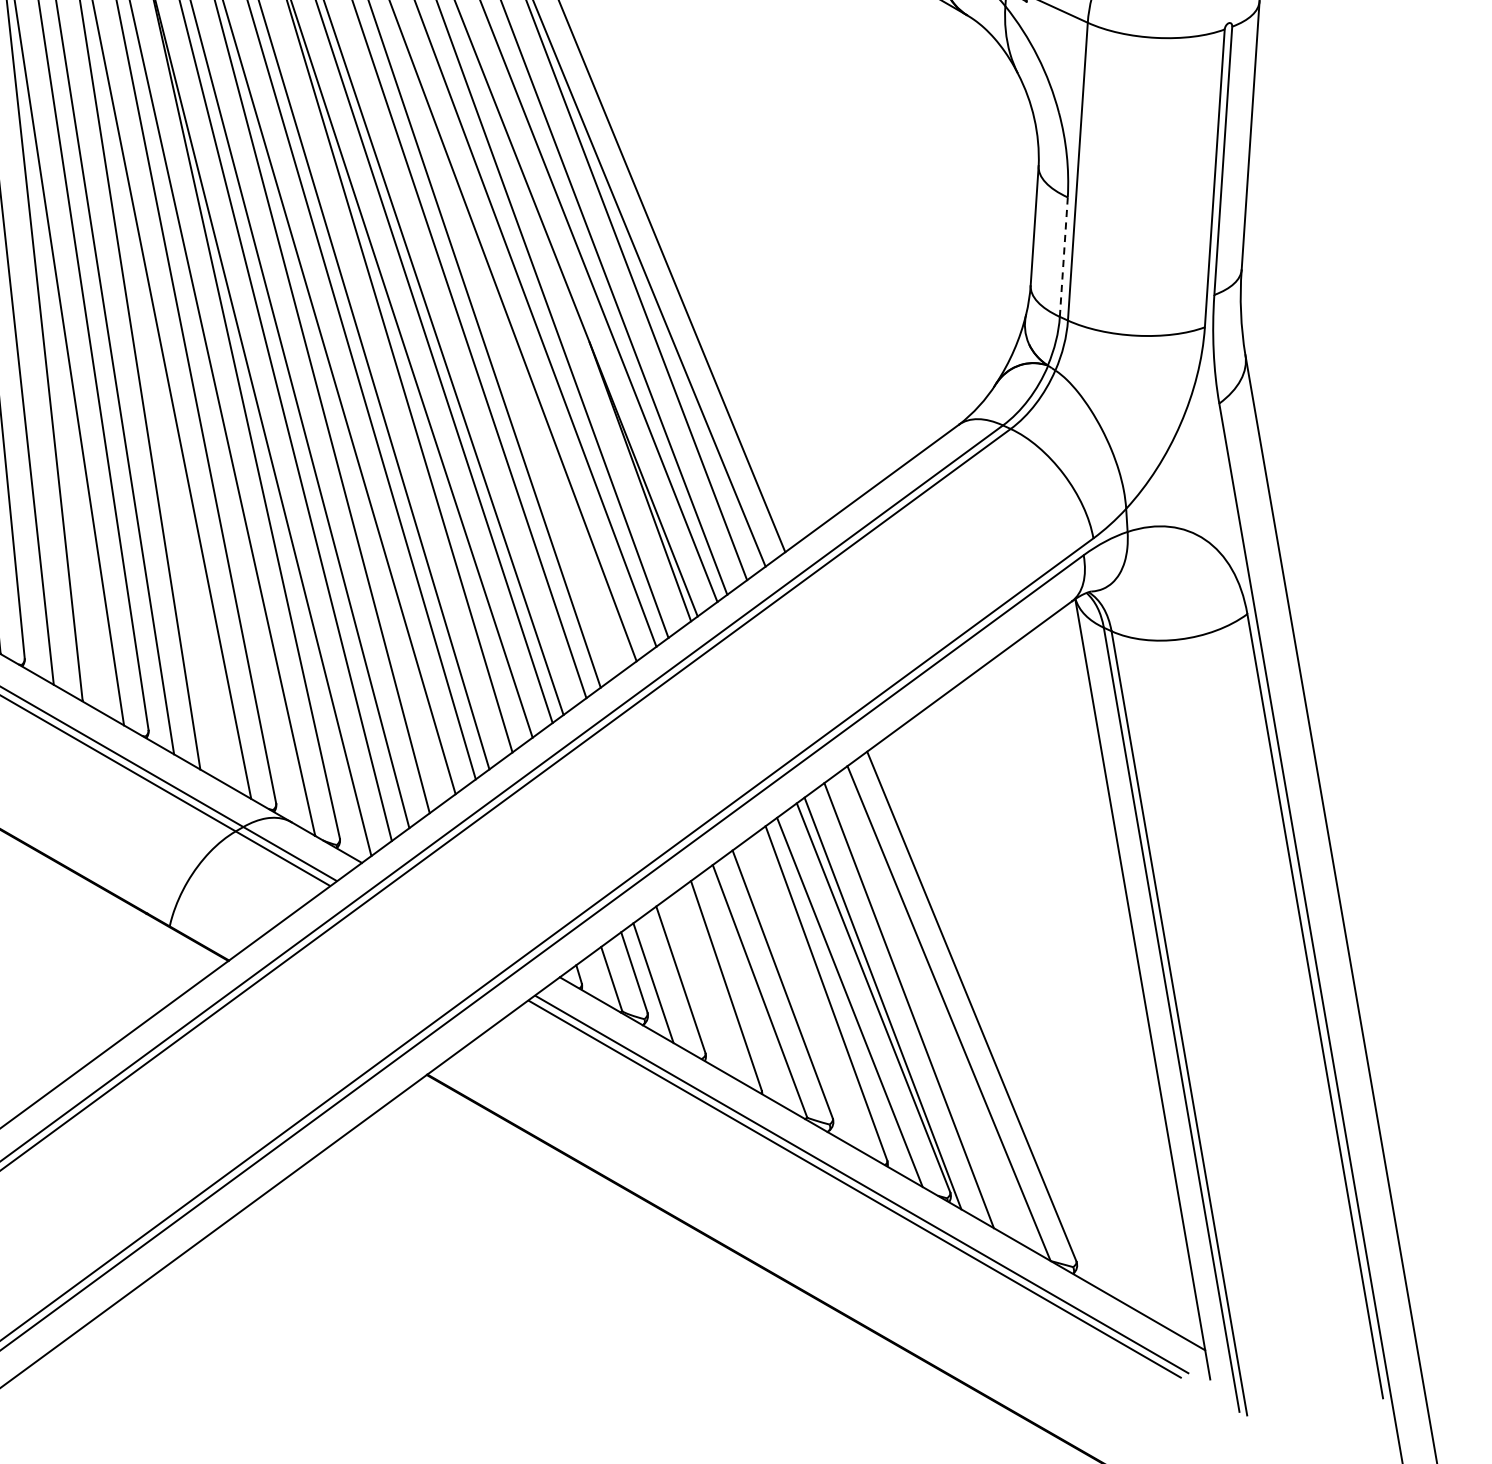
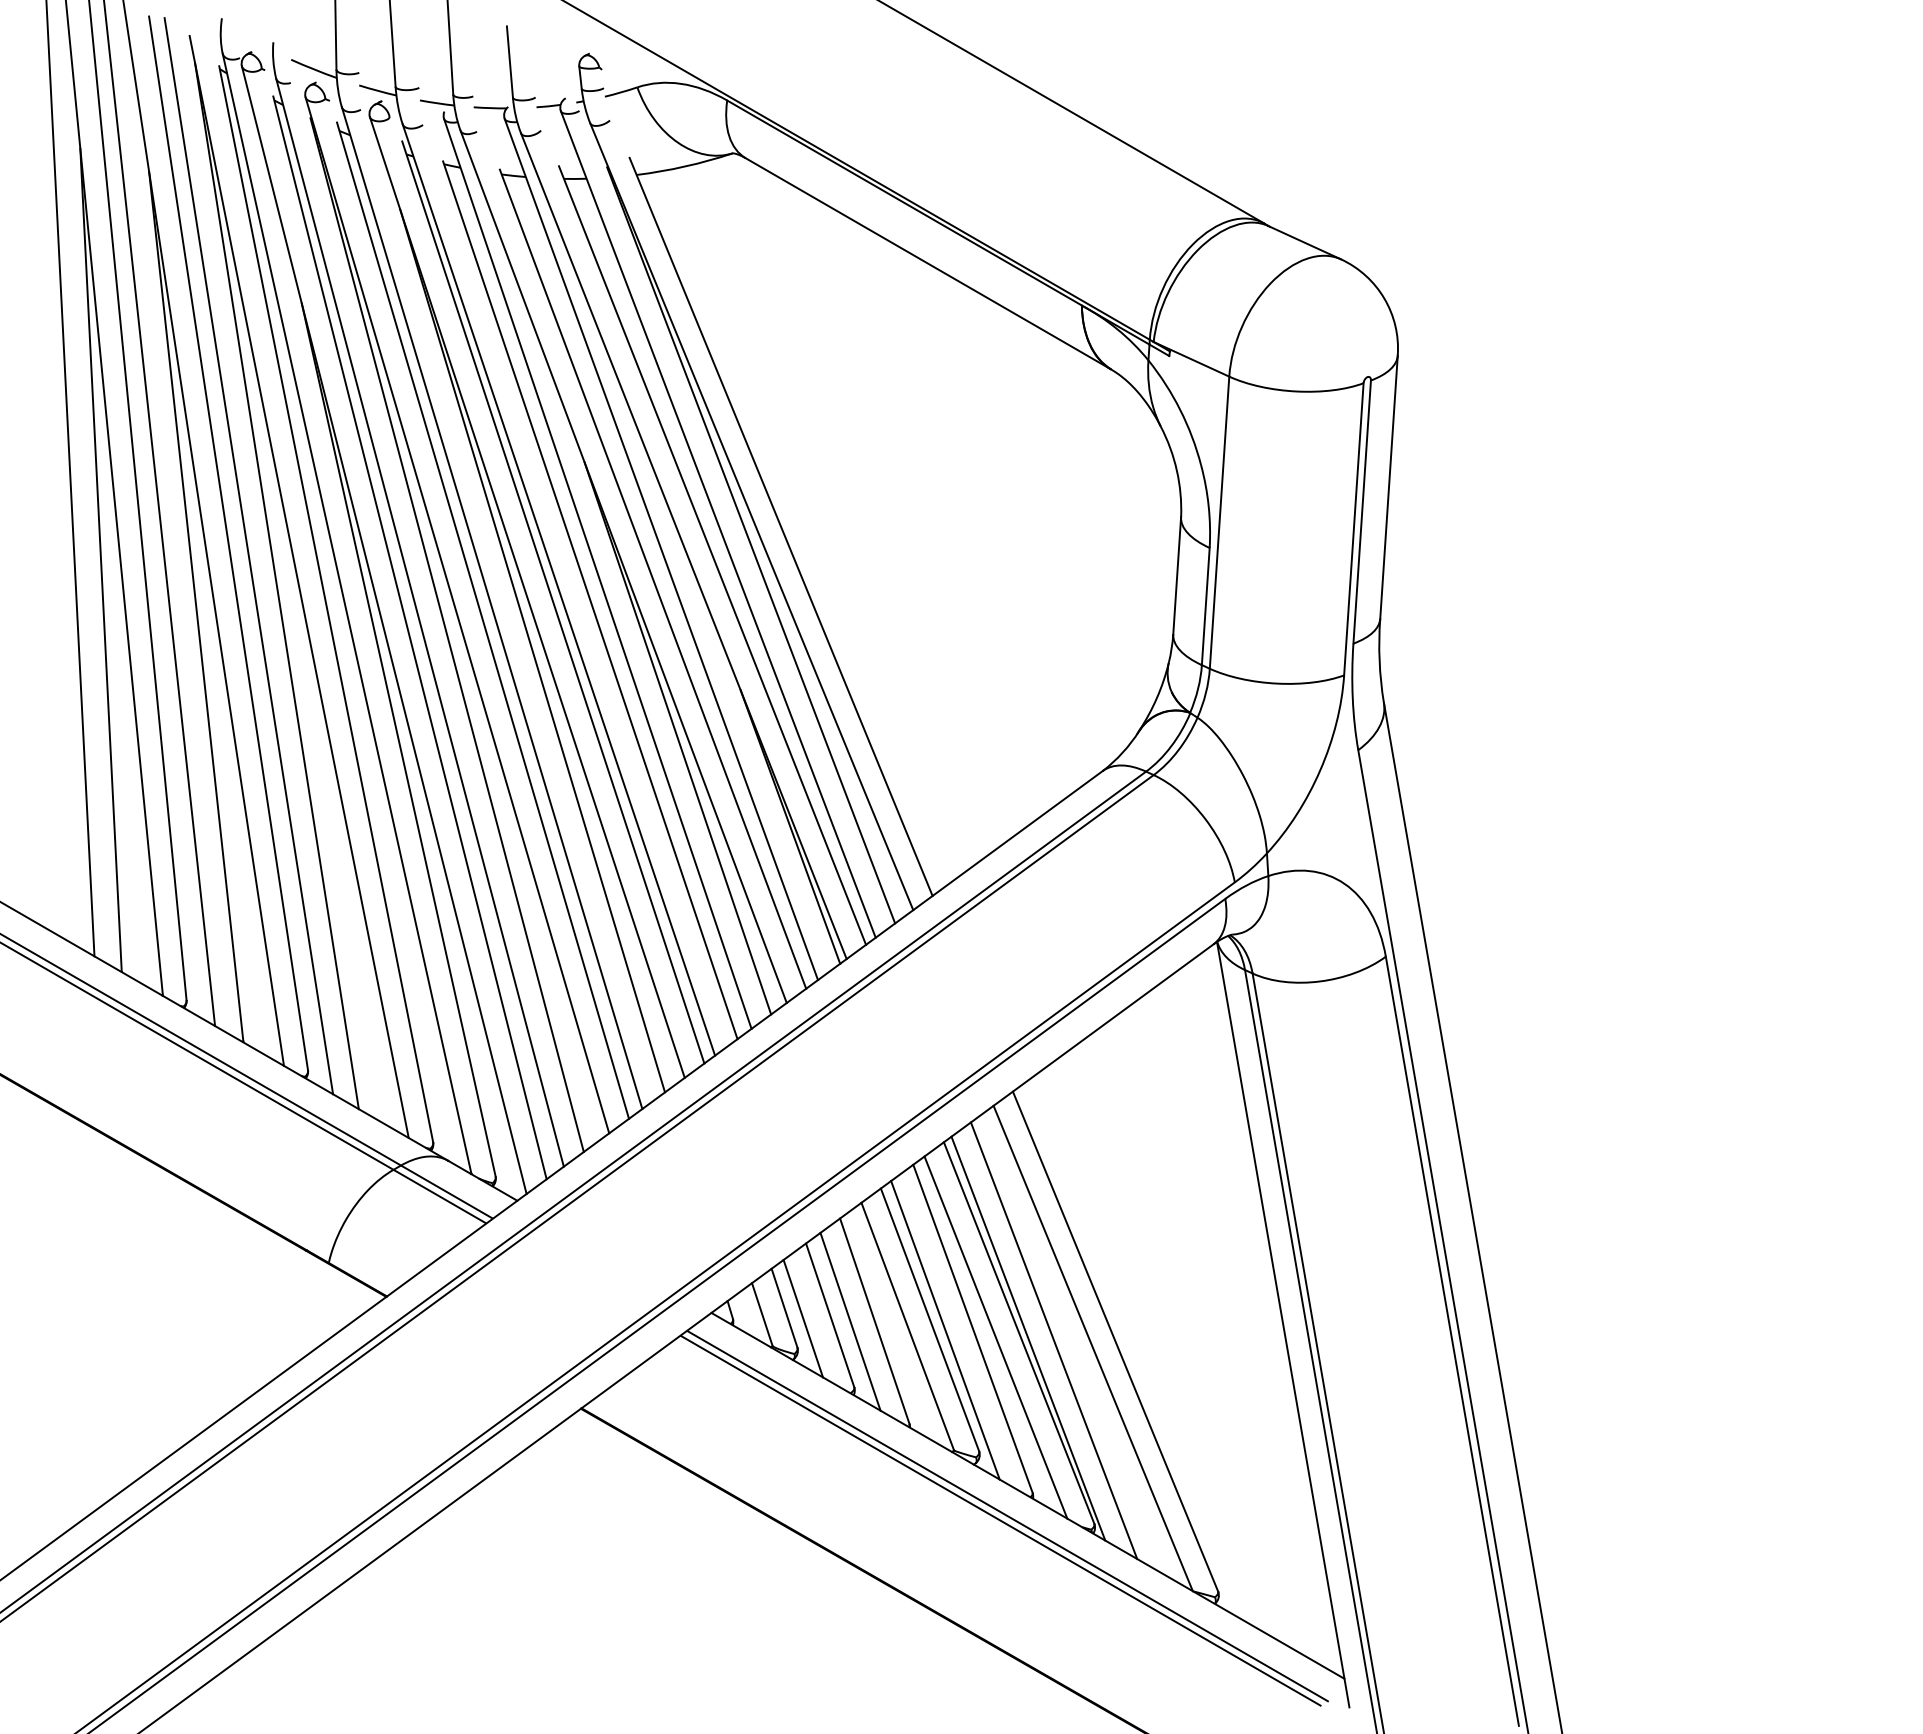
line: (1063, 257) -> (1205, 606), dashed -> solid
line: (525, 391) -> (677, 738), added
line: (701, 986) -> (850, 1321), added
line: (798, 995) -> (945, 1330), added

